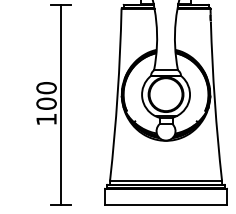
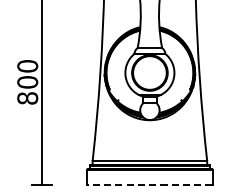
text: (46, 119) -> (27, 98), 100 -> 800
line: (165, 204) -> (149, 185), solid -> dashed

